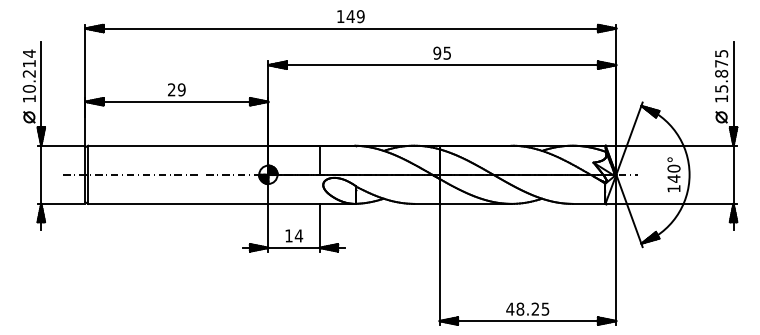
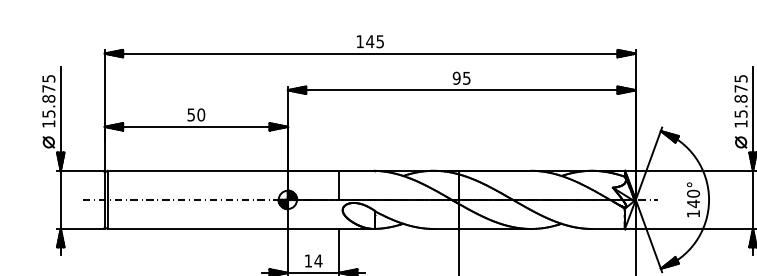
text: (360, 16) -> (379, 41), 149 -> 145
text: (28, 70) -> (47, 95), 10.214 -> 15.875
text: (176, 89) -> (195, 114), 29 -> 50

